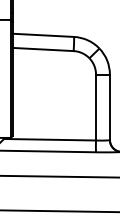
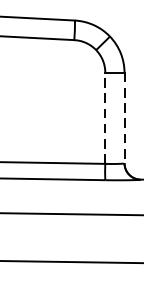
line: (96, 107) -> (105, 118), solid -> dashed
line: (109, 107) -> (123, 118), solid -> dashed

